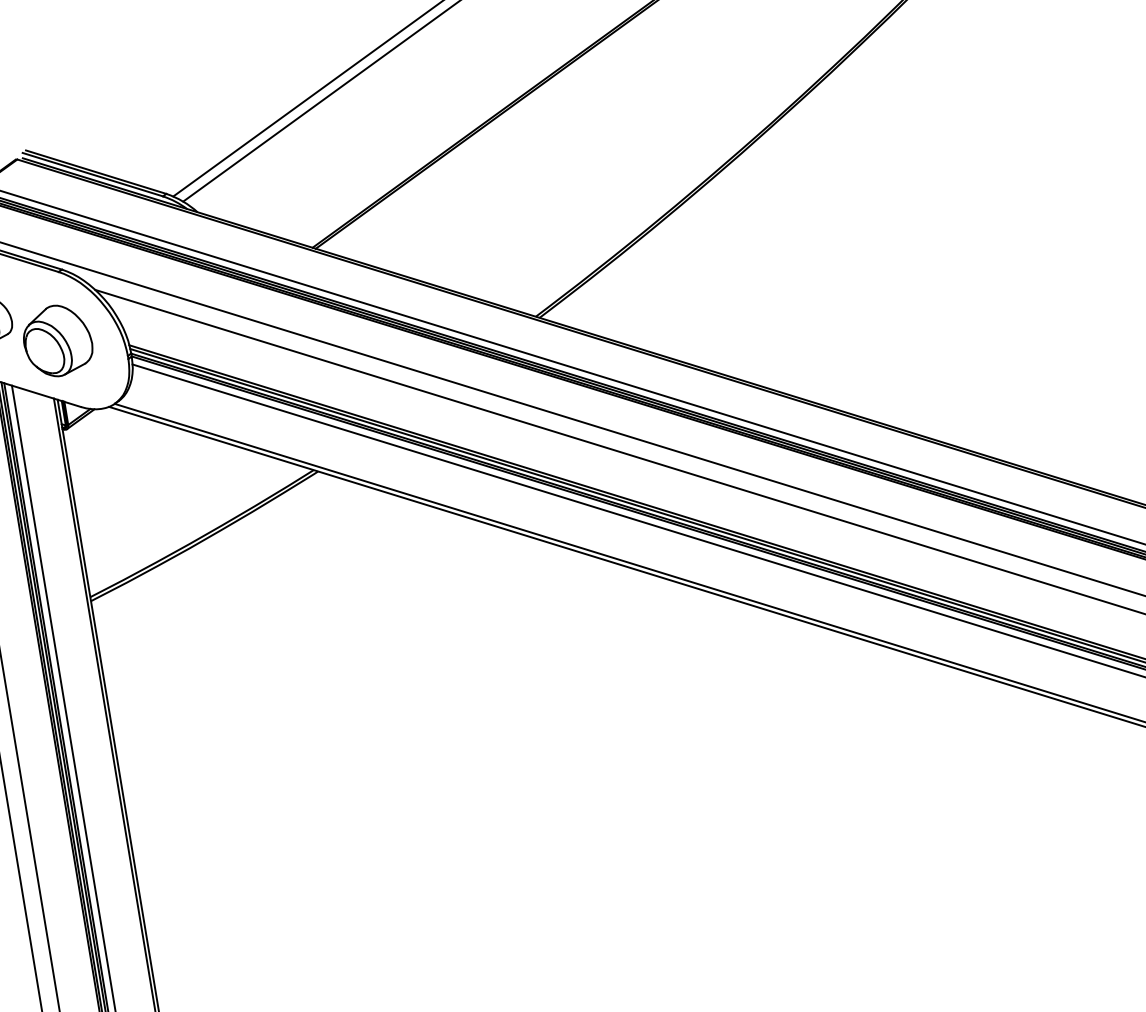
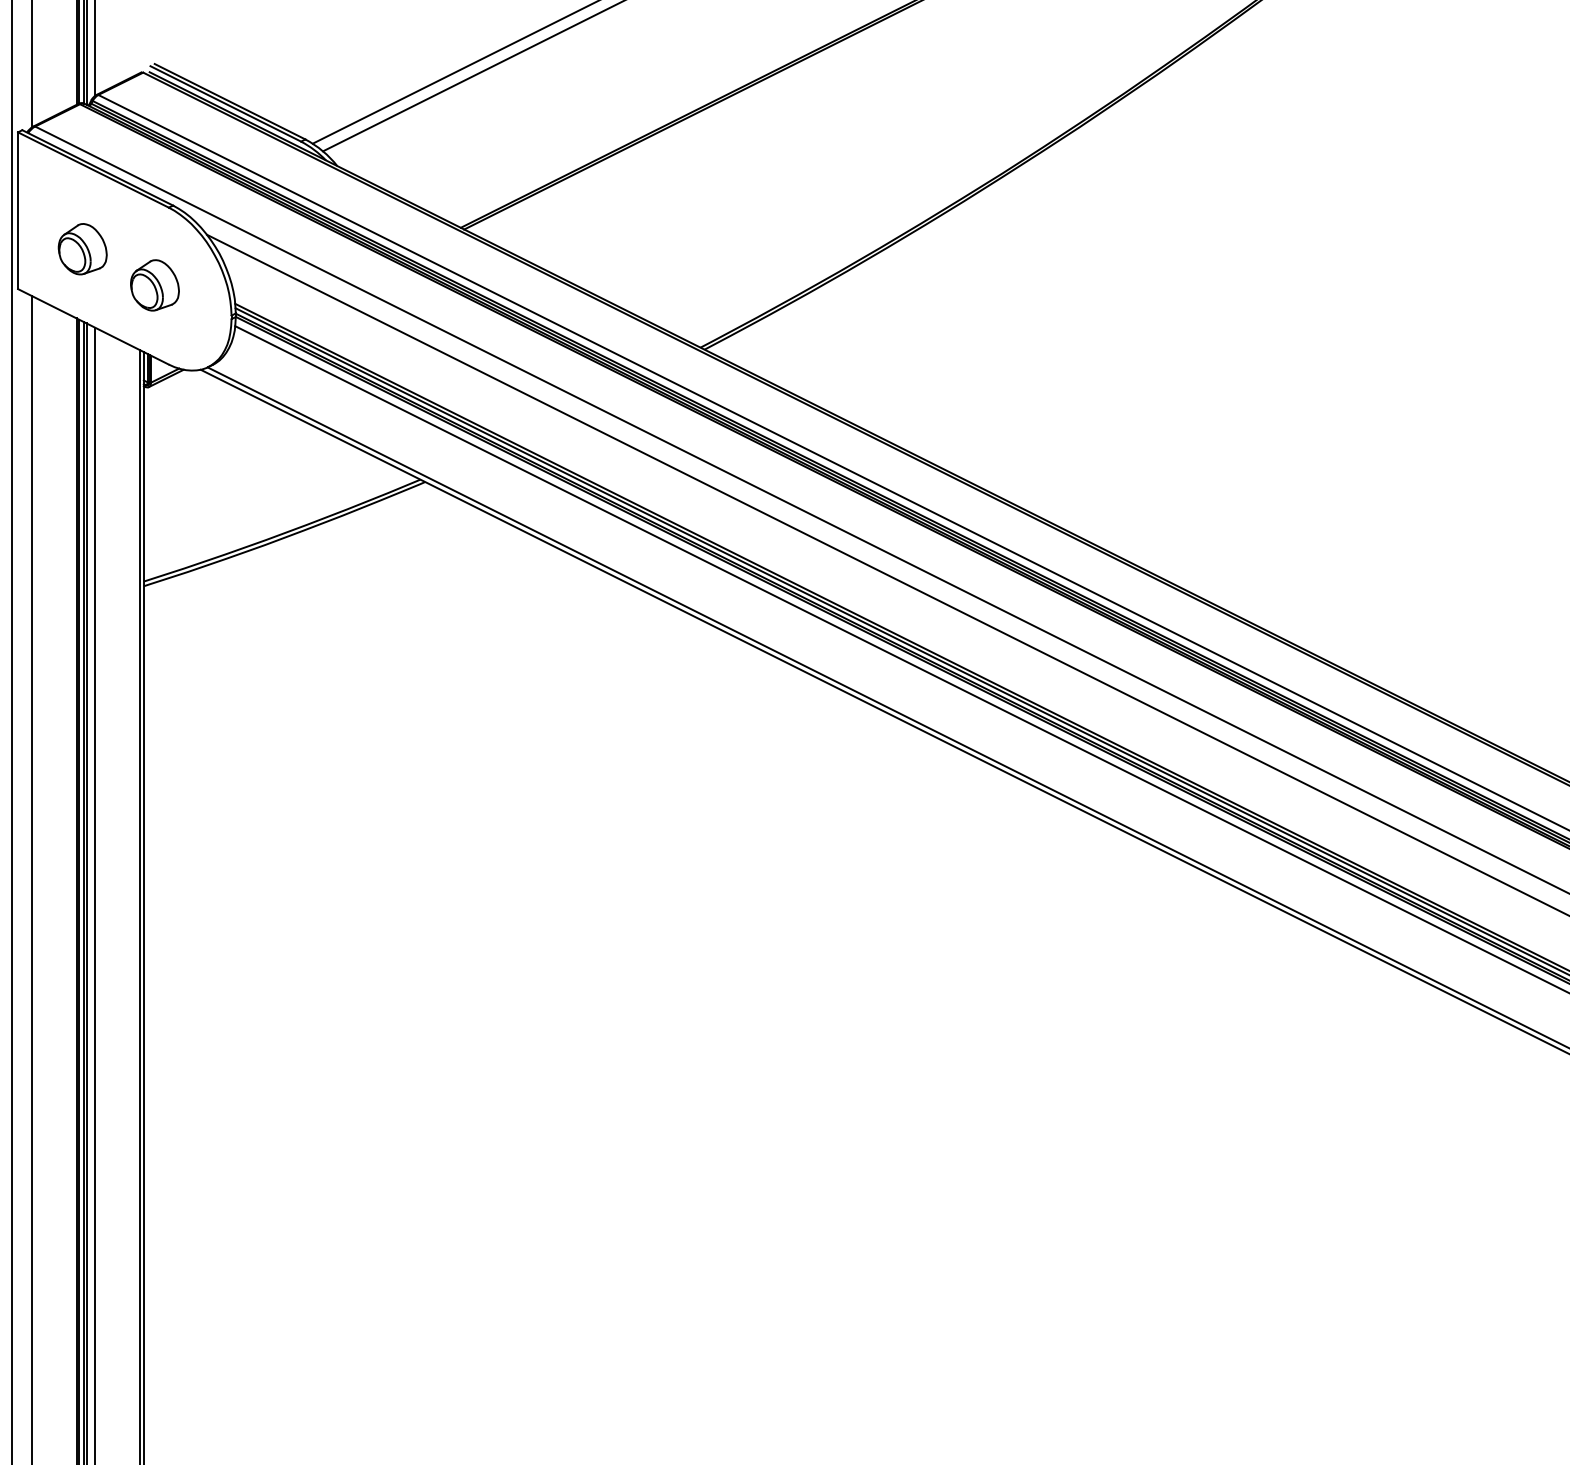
part: (57, 341) -> (154, 285), size x0.62

